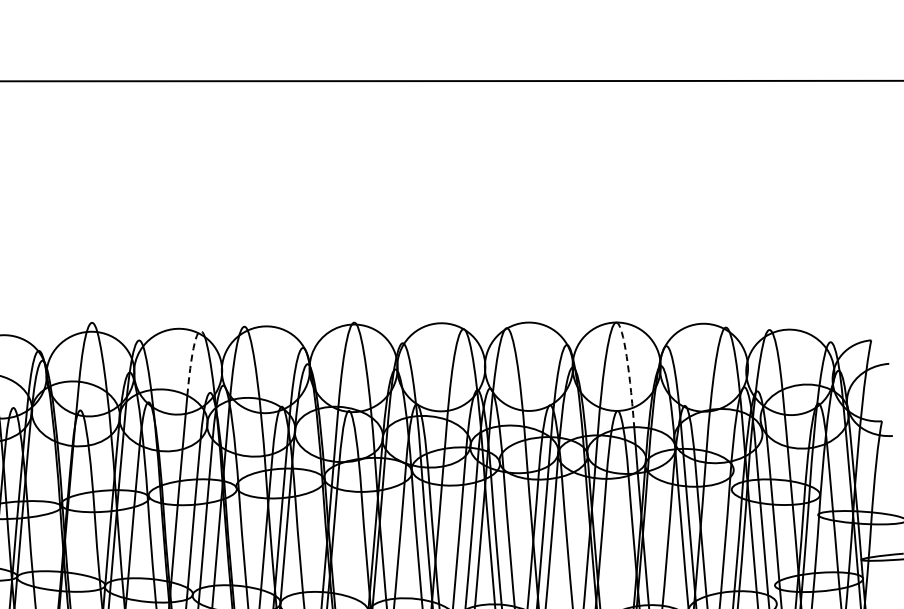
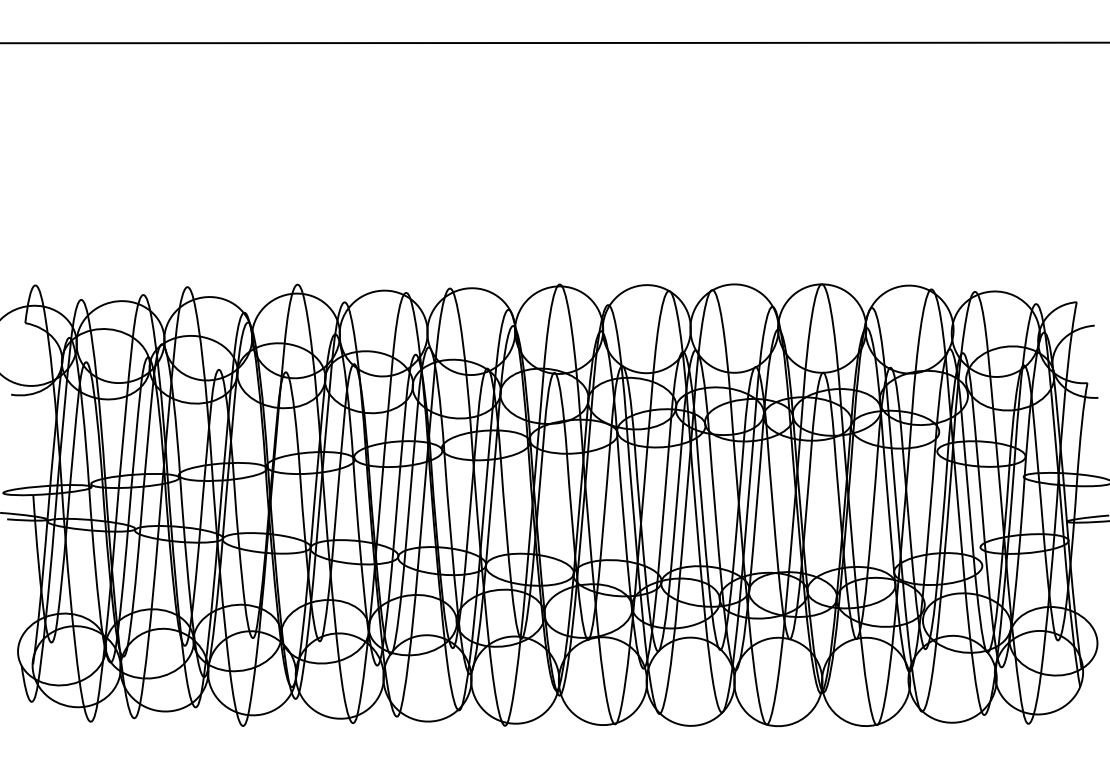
arc: (192, 353) -> (398, 315), dashed -> solid
arc: (628, 369) -> (834, 331), dashed -> solid

